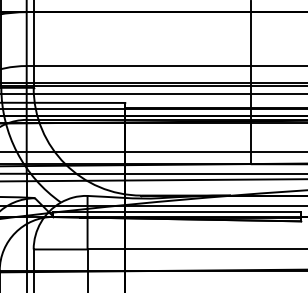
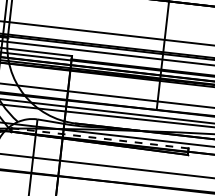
line: (177, 212) -> (100, 138), solid -> dashed

